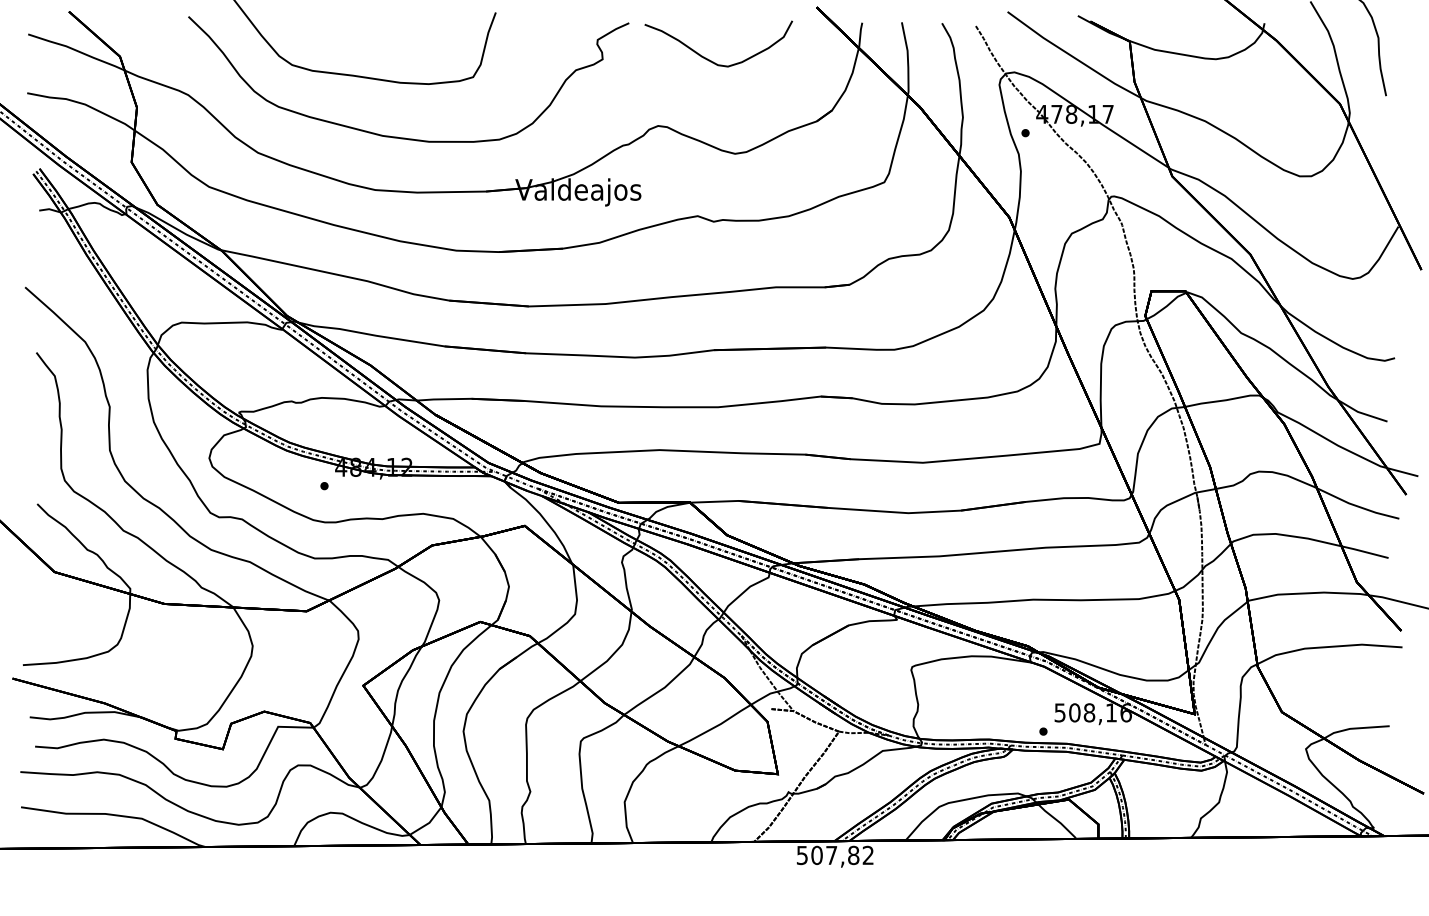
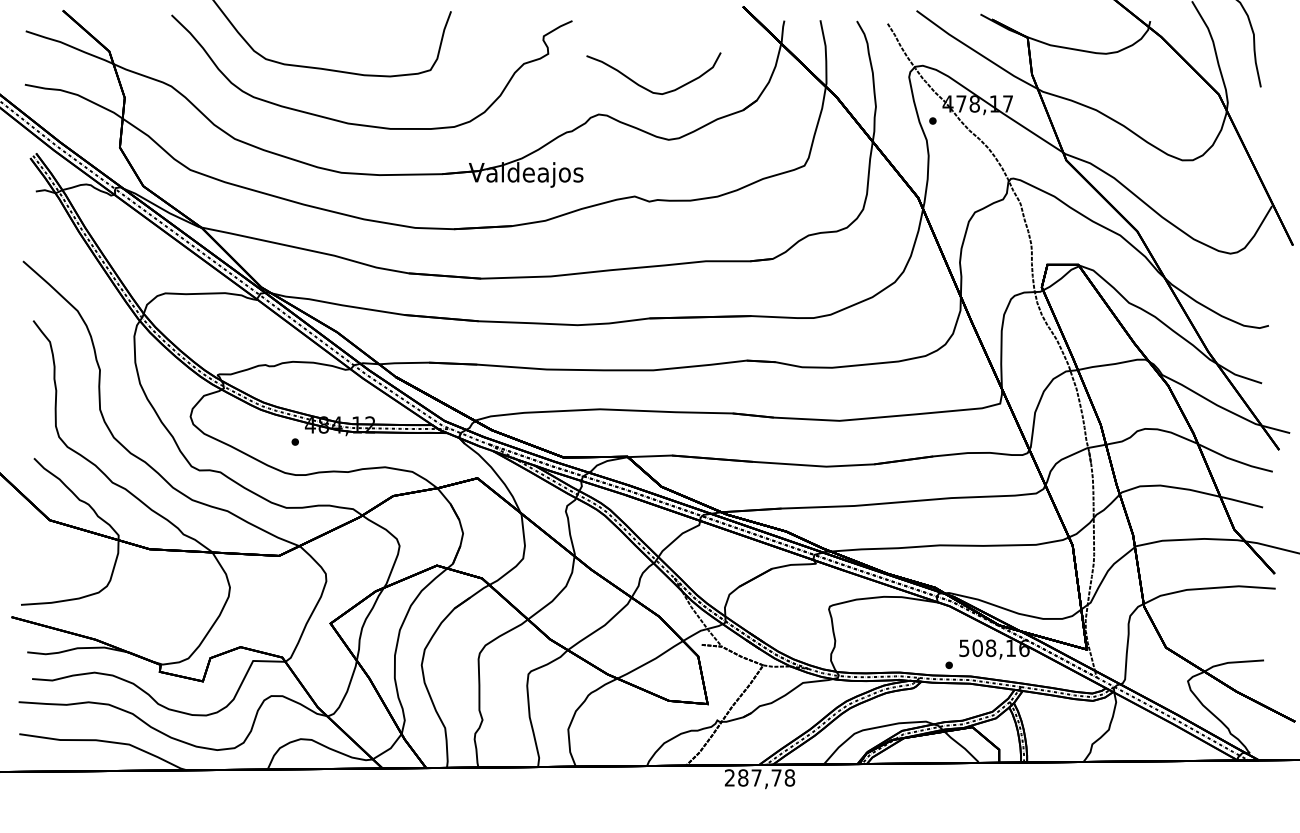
curve: (709, 59) -> (645, 87), moved
text: (835, 855) -> (760, 778), 507,82 -> 287,78

